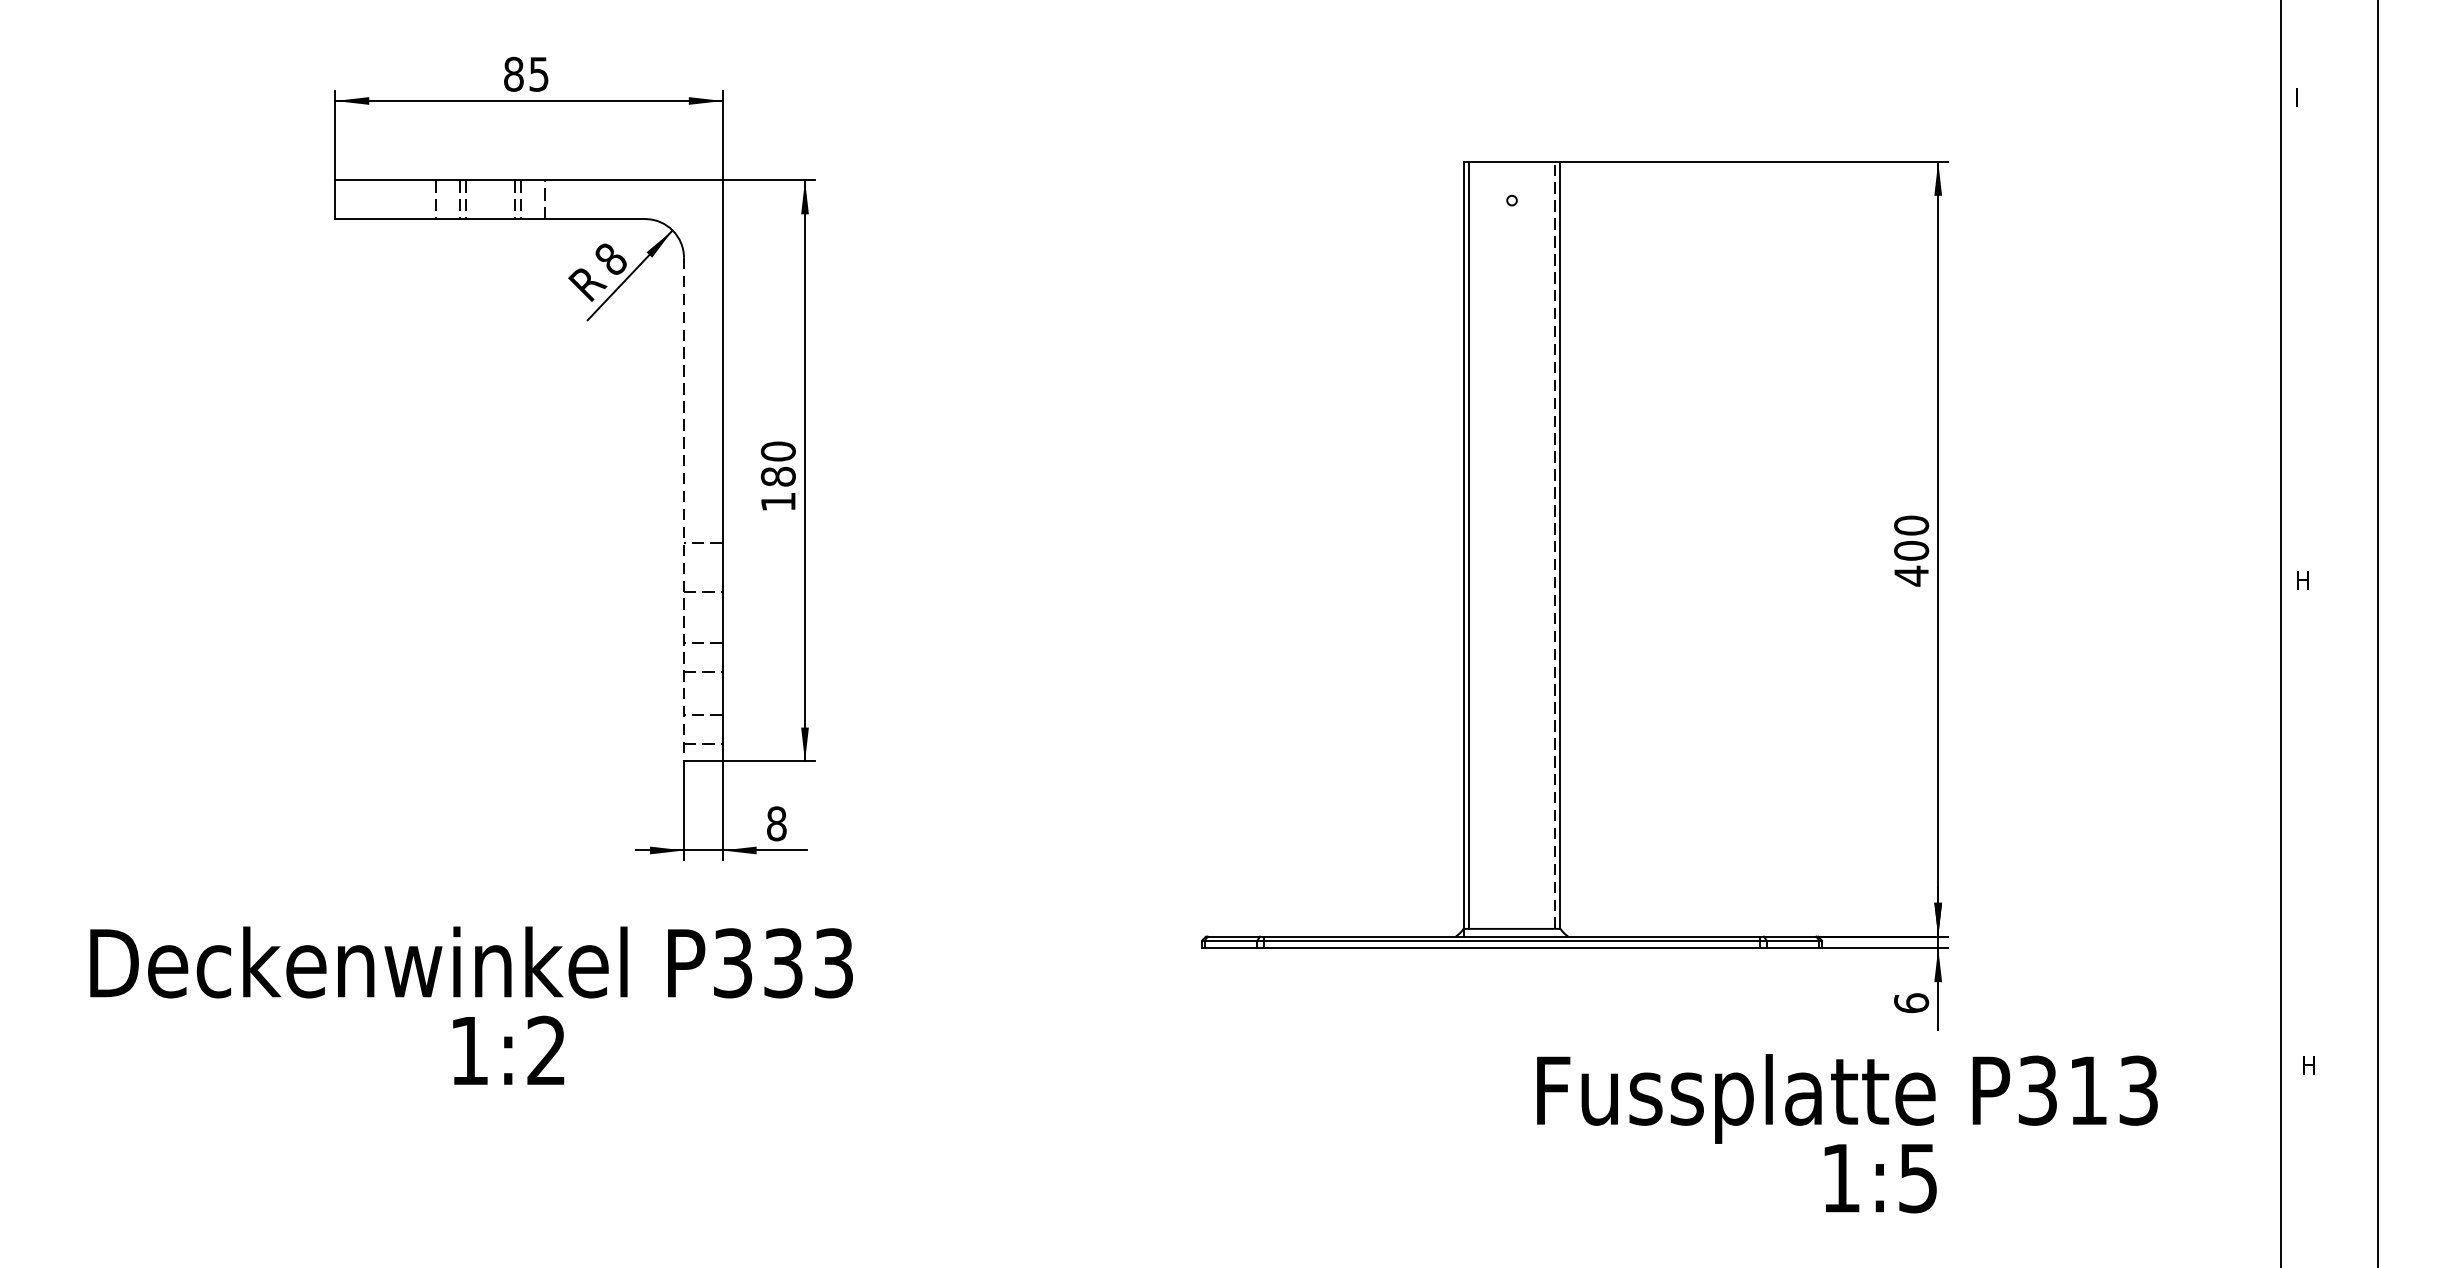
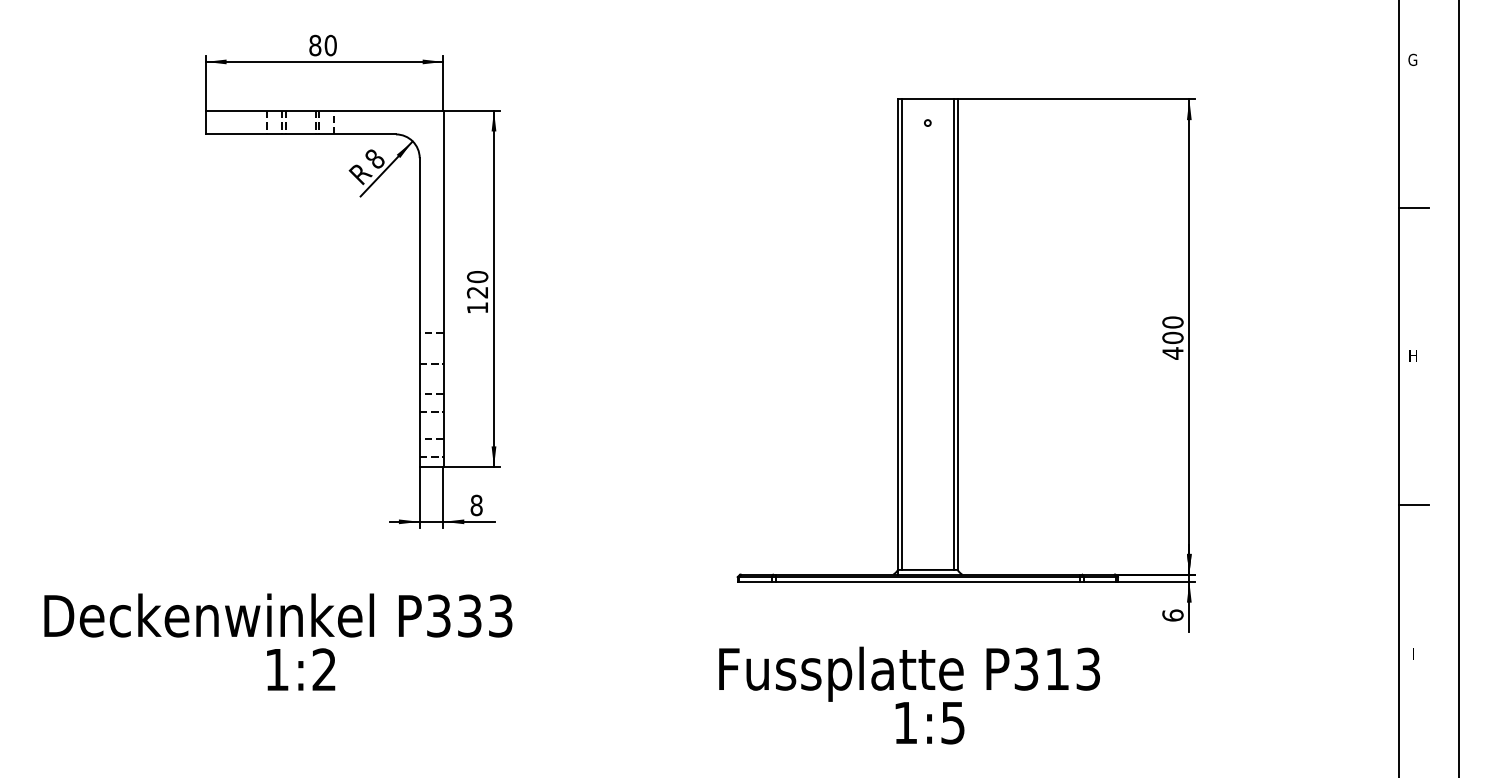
text: (538, 74) -> (330, 45), 85 -> 80
text: (2301, 97) -> (1412, 59), I -> G
line: (2305, 338) -> (1414, 207), added
text: (778, 476) -> (477, 292), 180 -> 120
line: (683, 509) -> (419, 312), dashed -> solid
line: (1553, 545) -> (953, 334), dashed -> solid
line: (2305, 822) -> (1414, 504), added
text: (471, 1004) -> (278, 641), moved
text: (2310, 1065) -> (1417, 653), H -> I
text: (1847, 1133) -> (909, 695), moved

